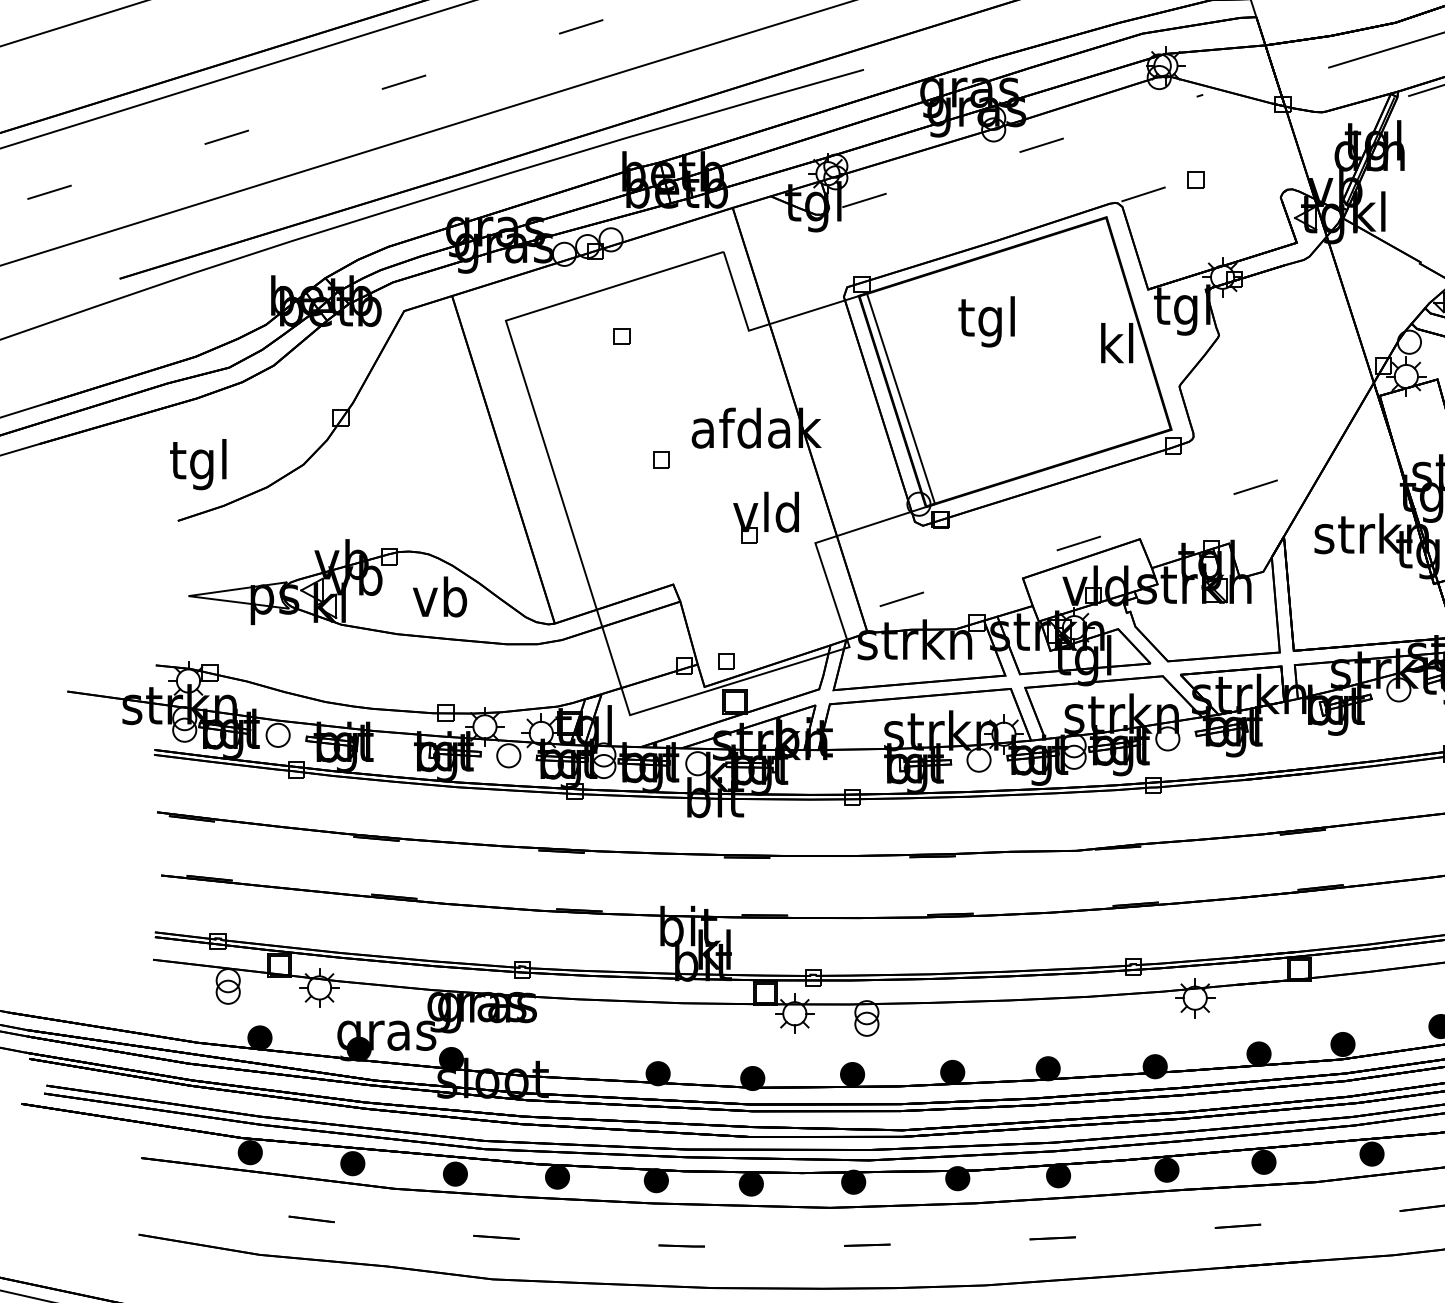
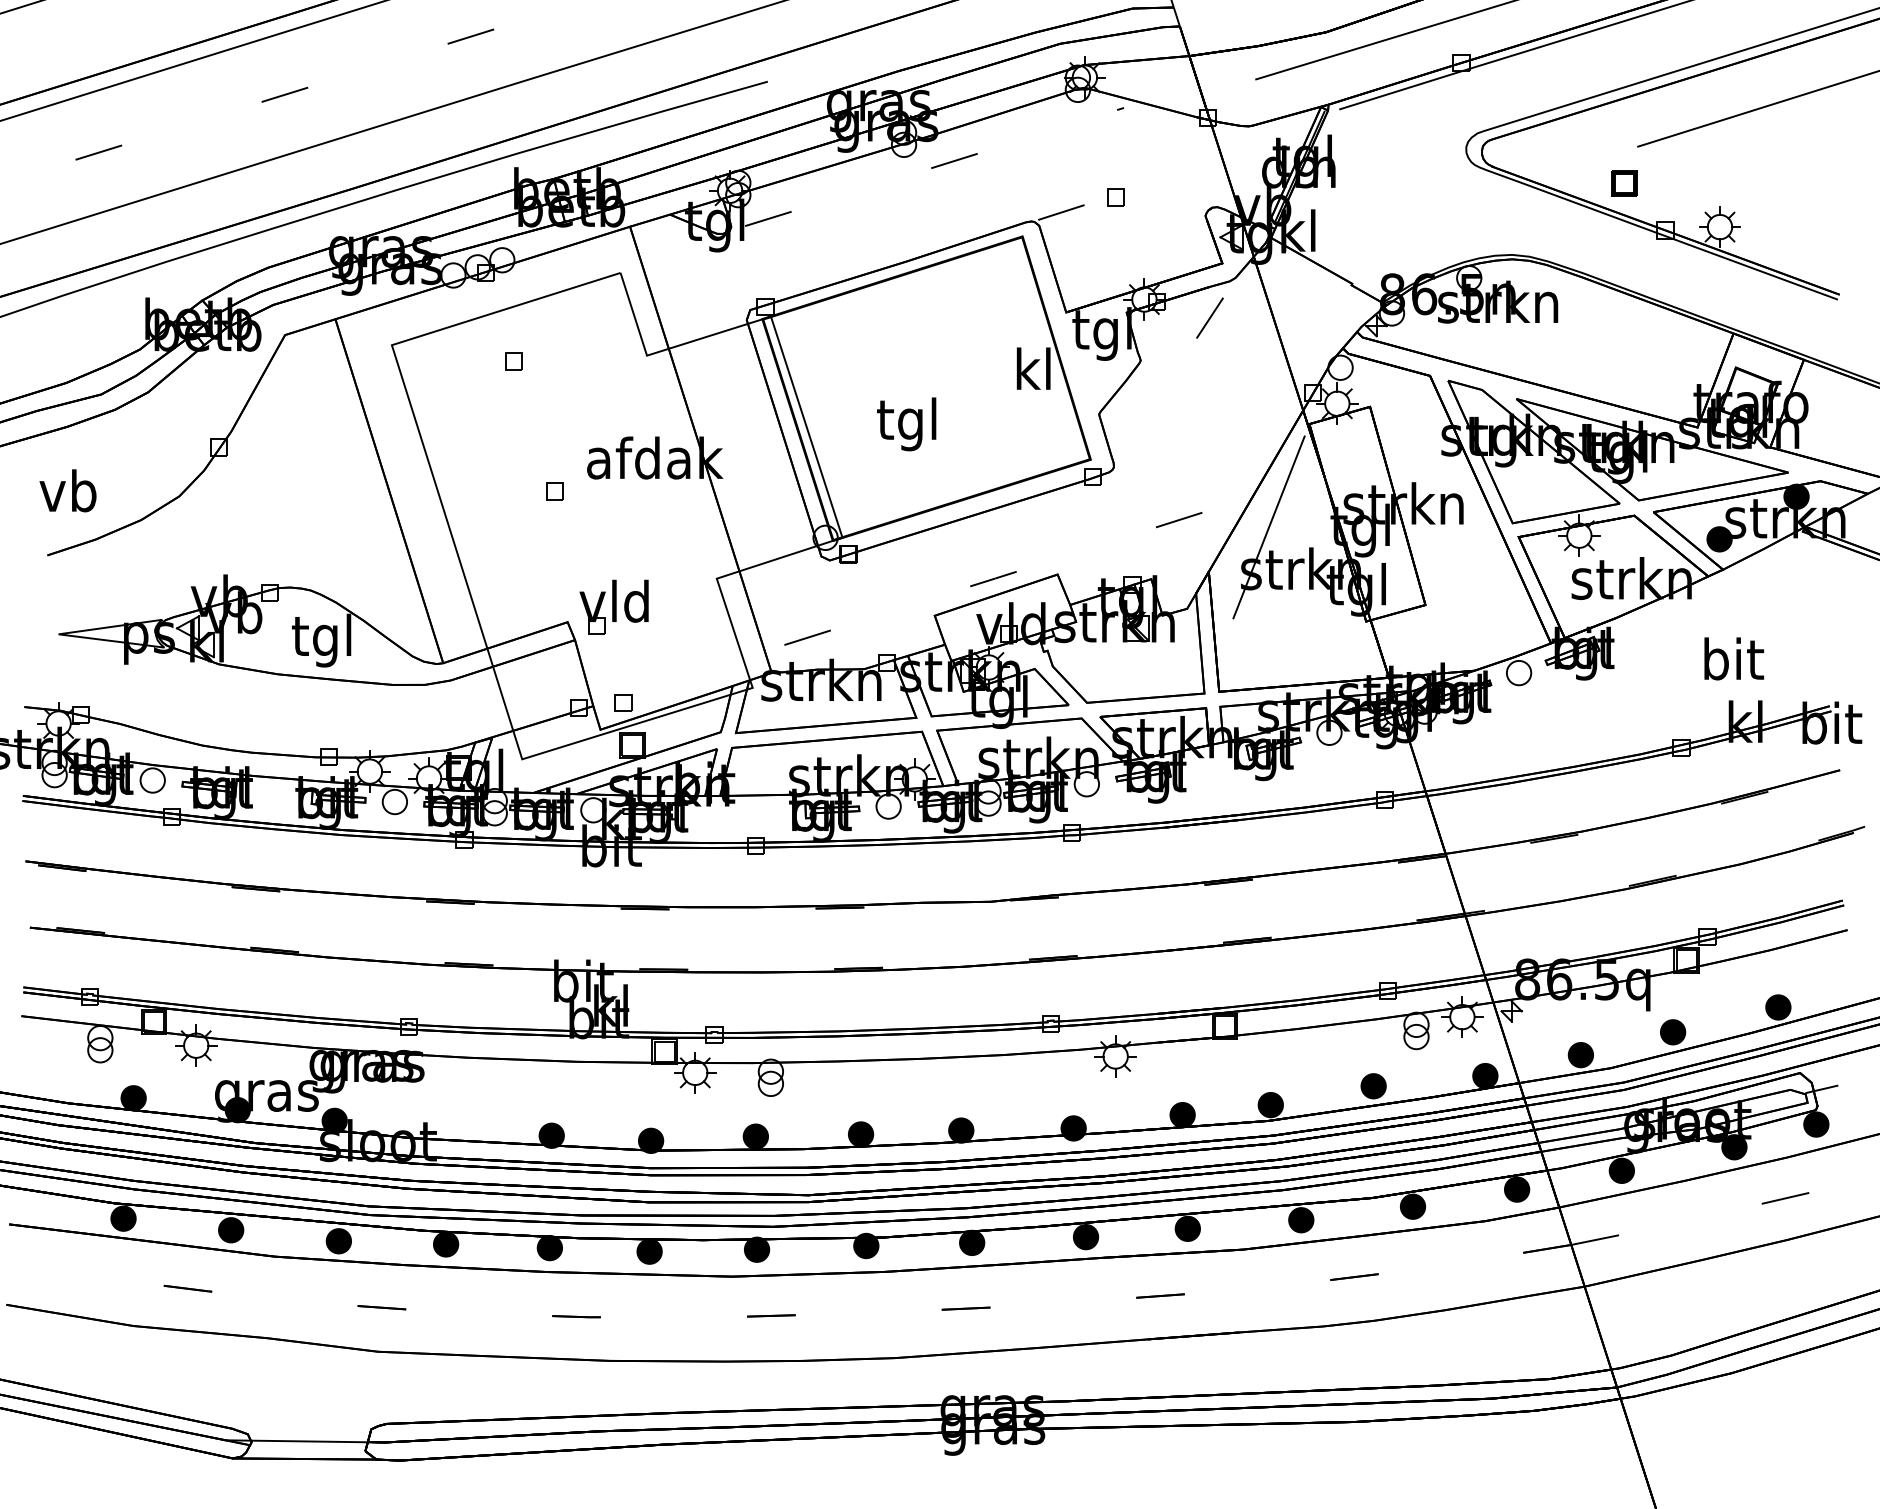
line: (1284, 294) -> (1209, 317), added
text: (986, 321) -> (906, 424), moved
text: (197, 464) -> (68, 496), tgl -> vb
line: (1340, 494) -> (1268, 527), added
part: (765, 517) -> (613, 606), moved
text: (438, 601) -> (321, 640), vb -> tgl

